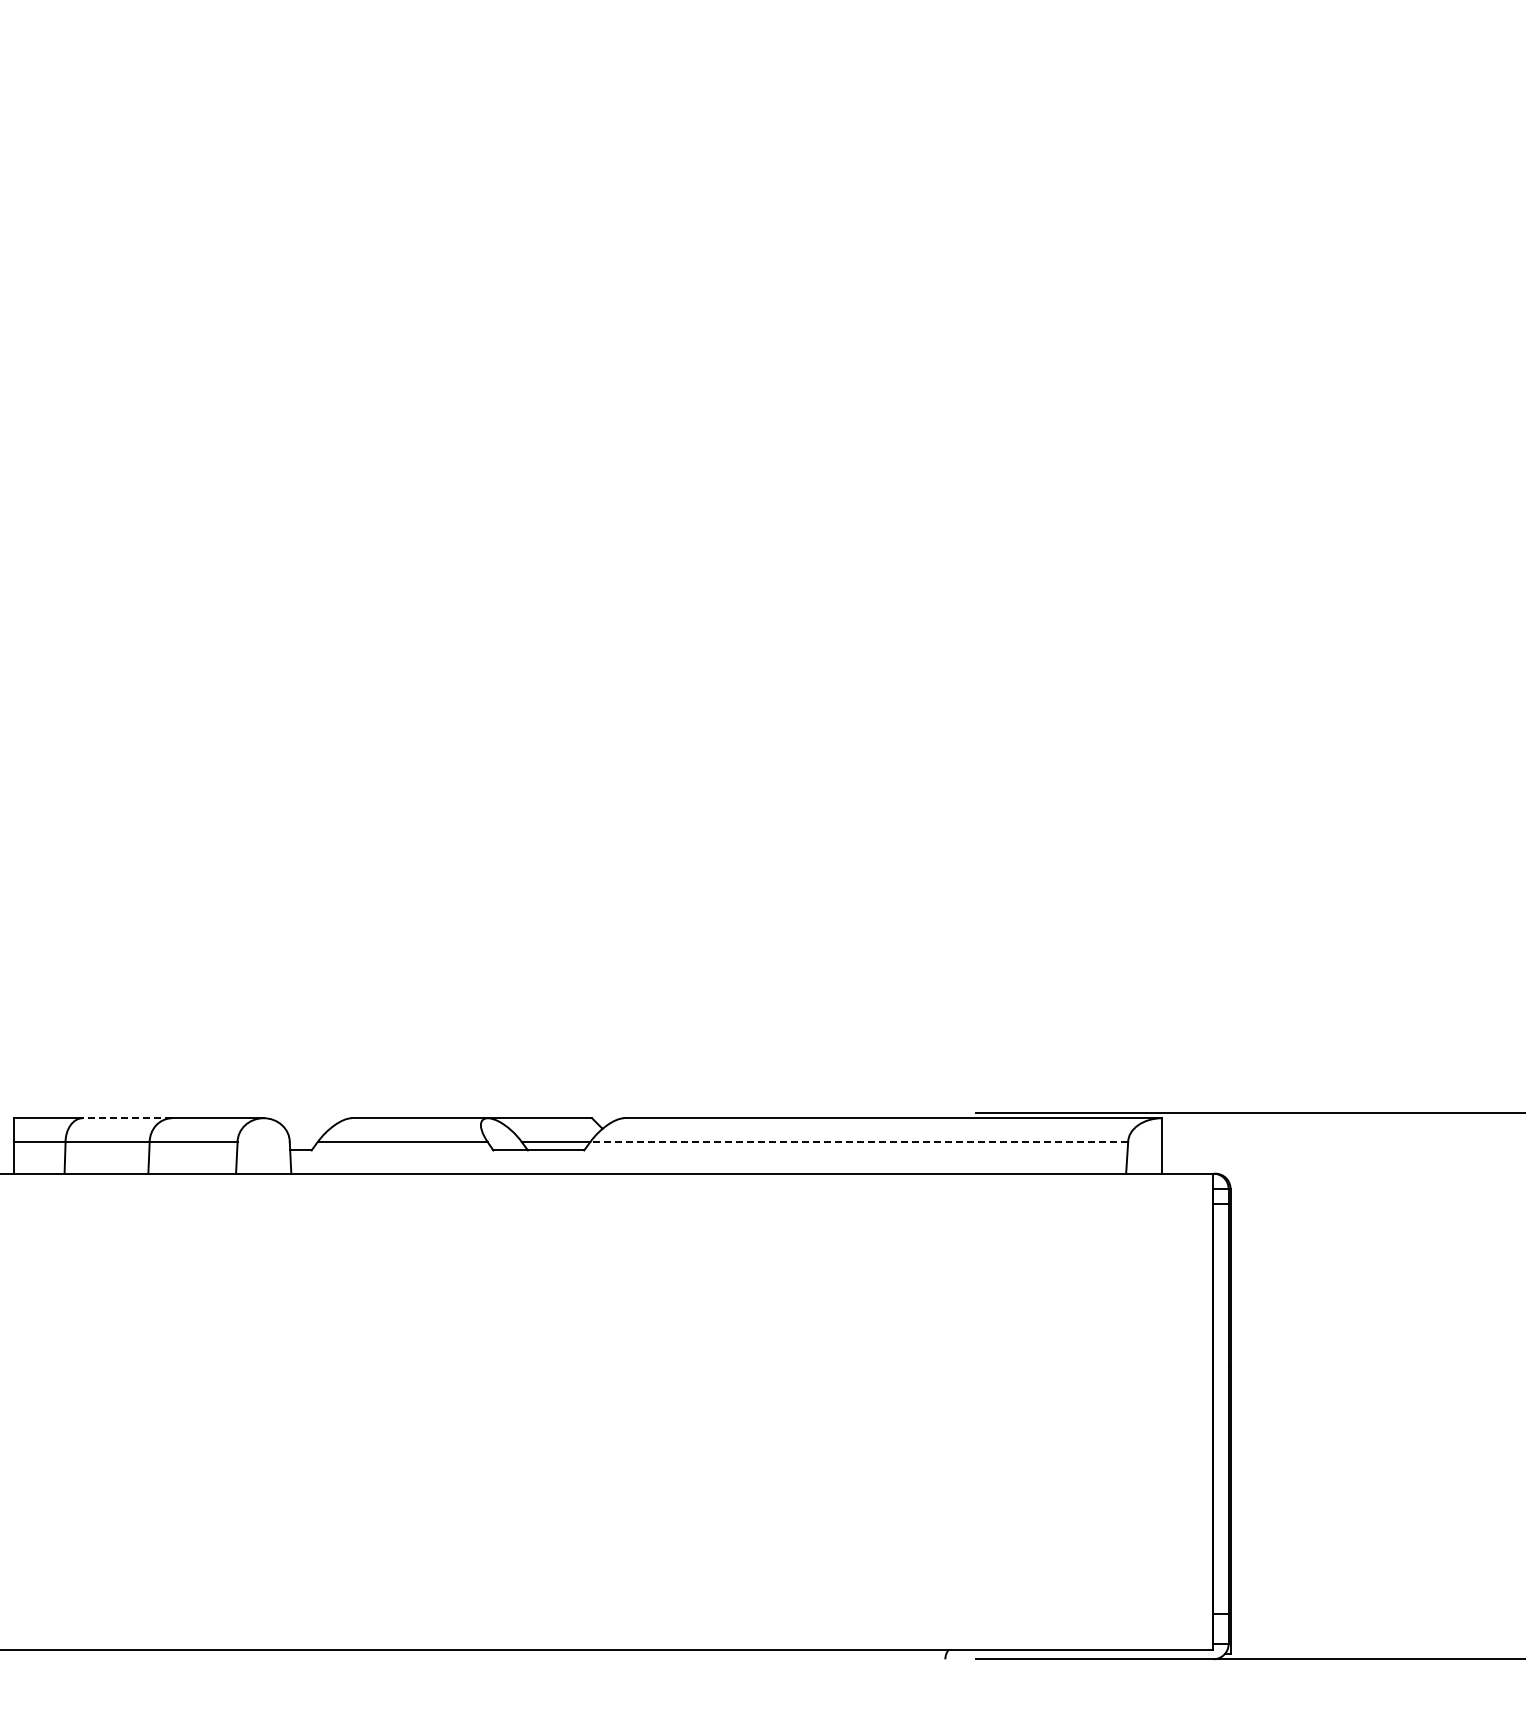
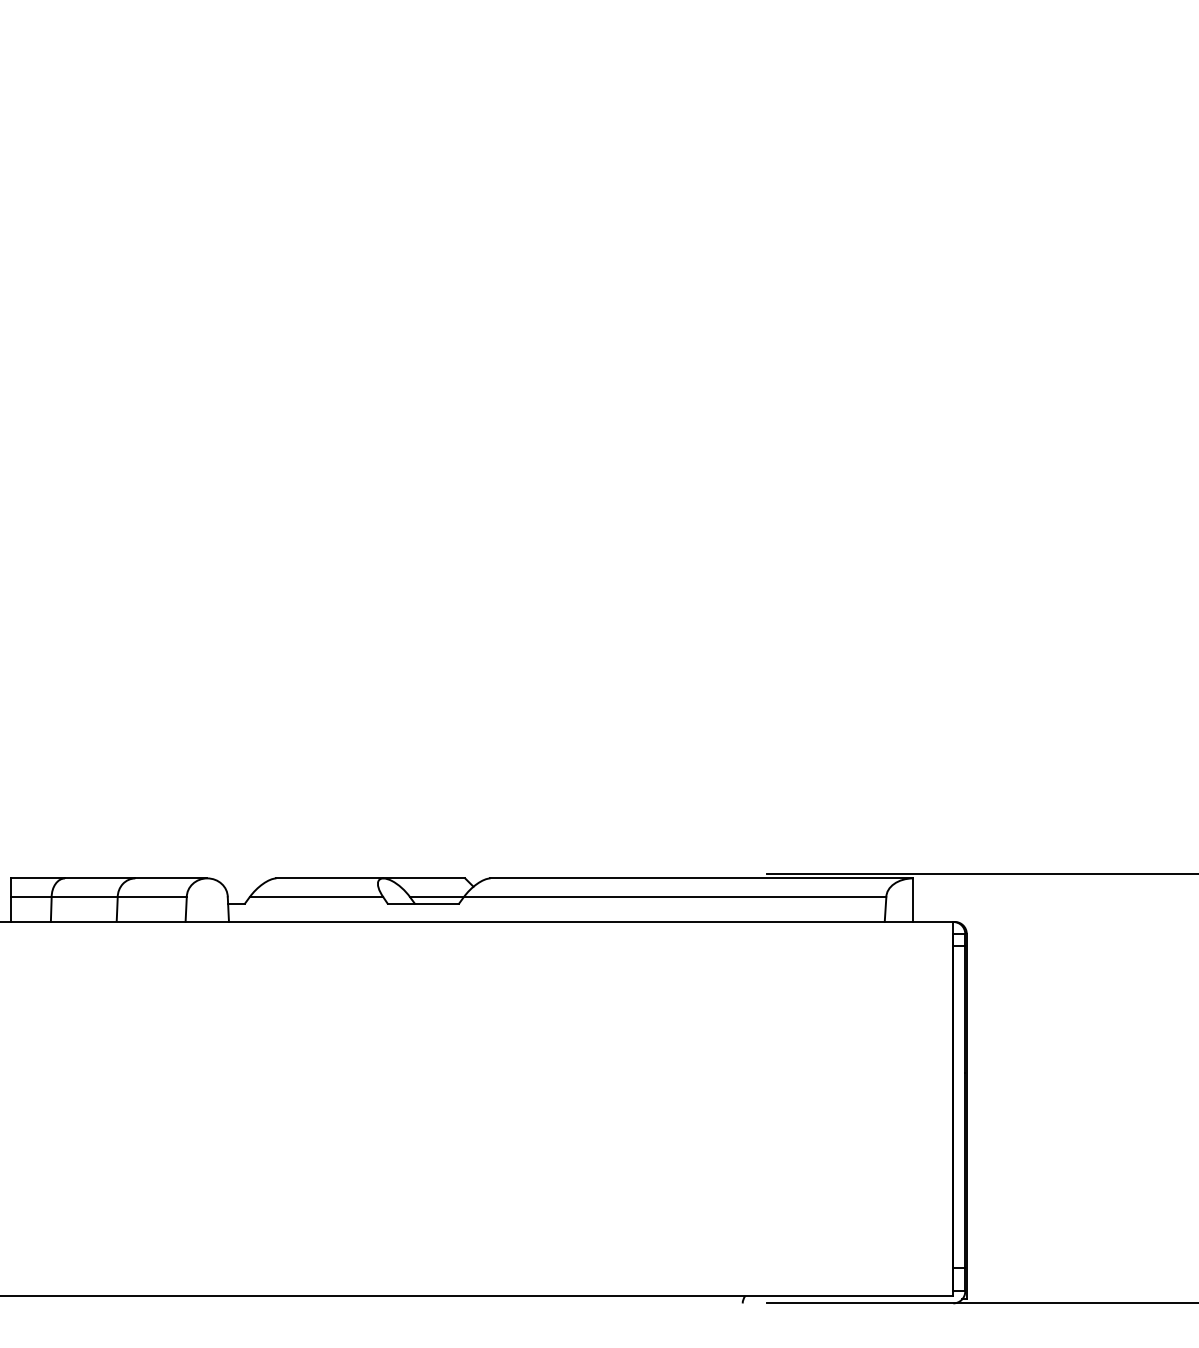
line: (127, 1118) -> (100, 878), dashed -> solid
line: (858, 1142) -> (674, 897), dashed -> solid

